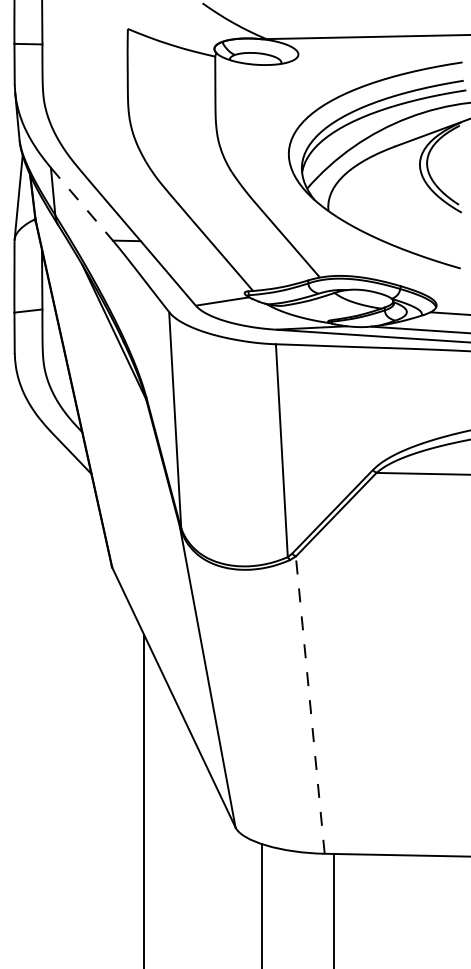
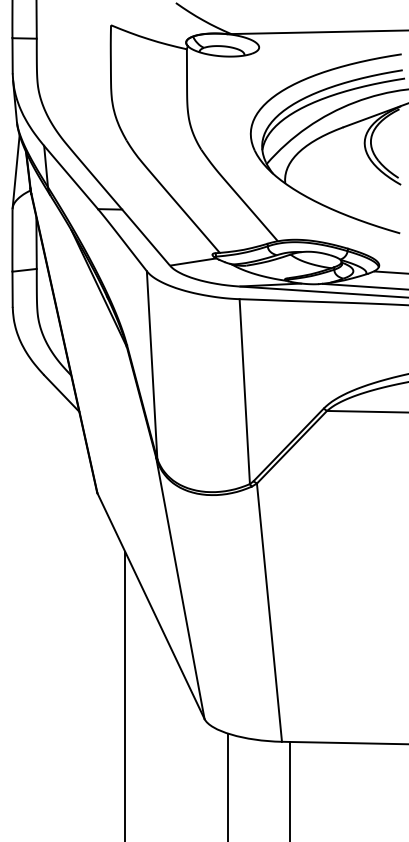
line: (82, 204) -> (71, 177), dashed -> solid
line: (310, 704) -> (269, 612), dashed -> solid

